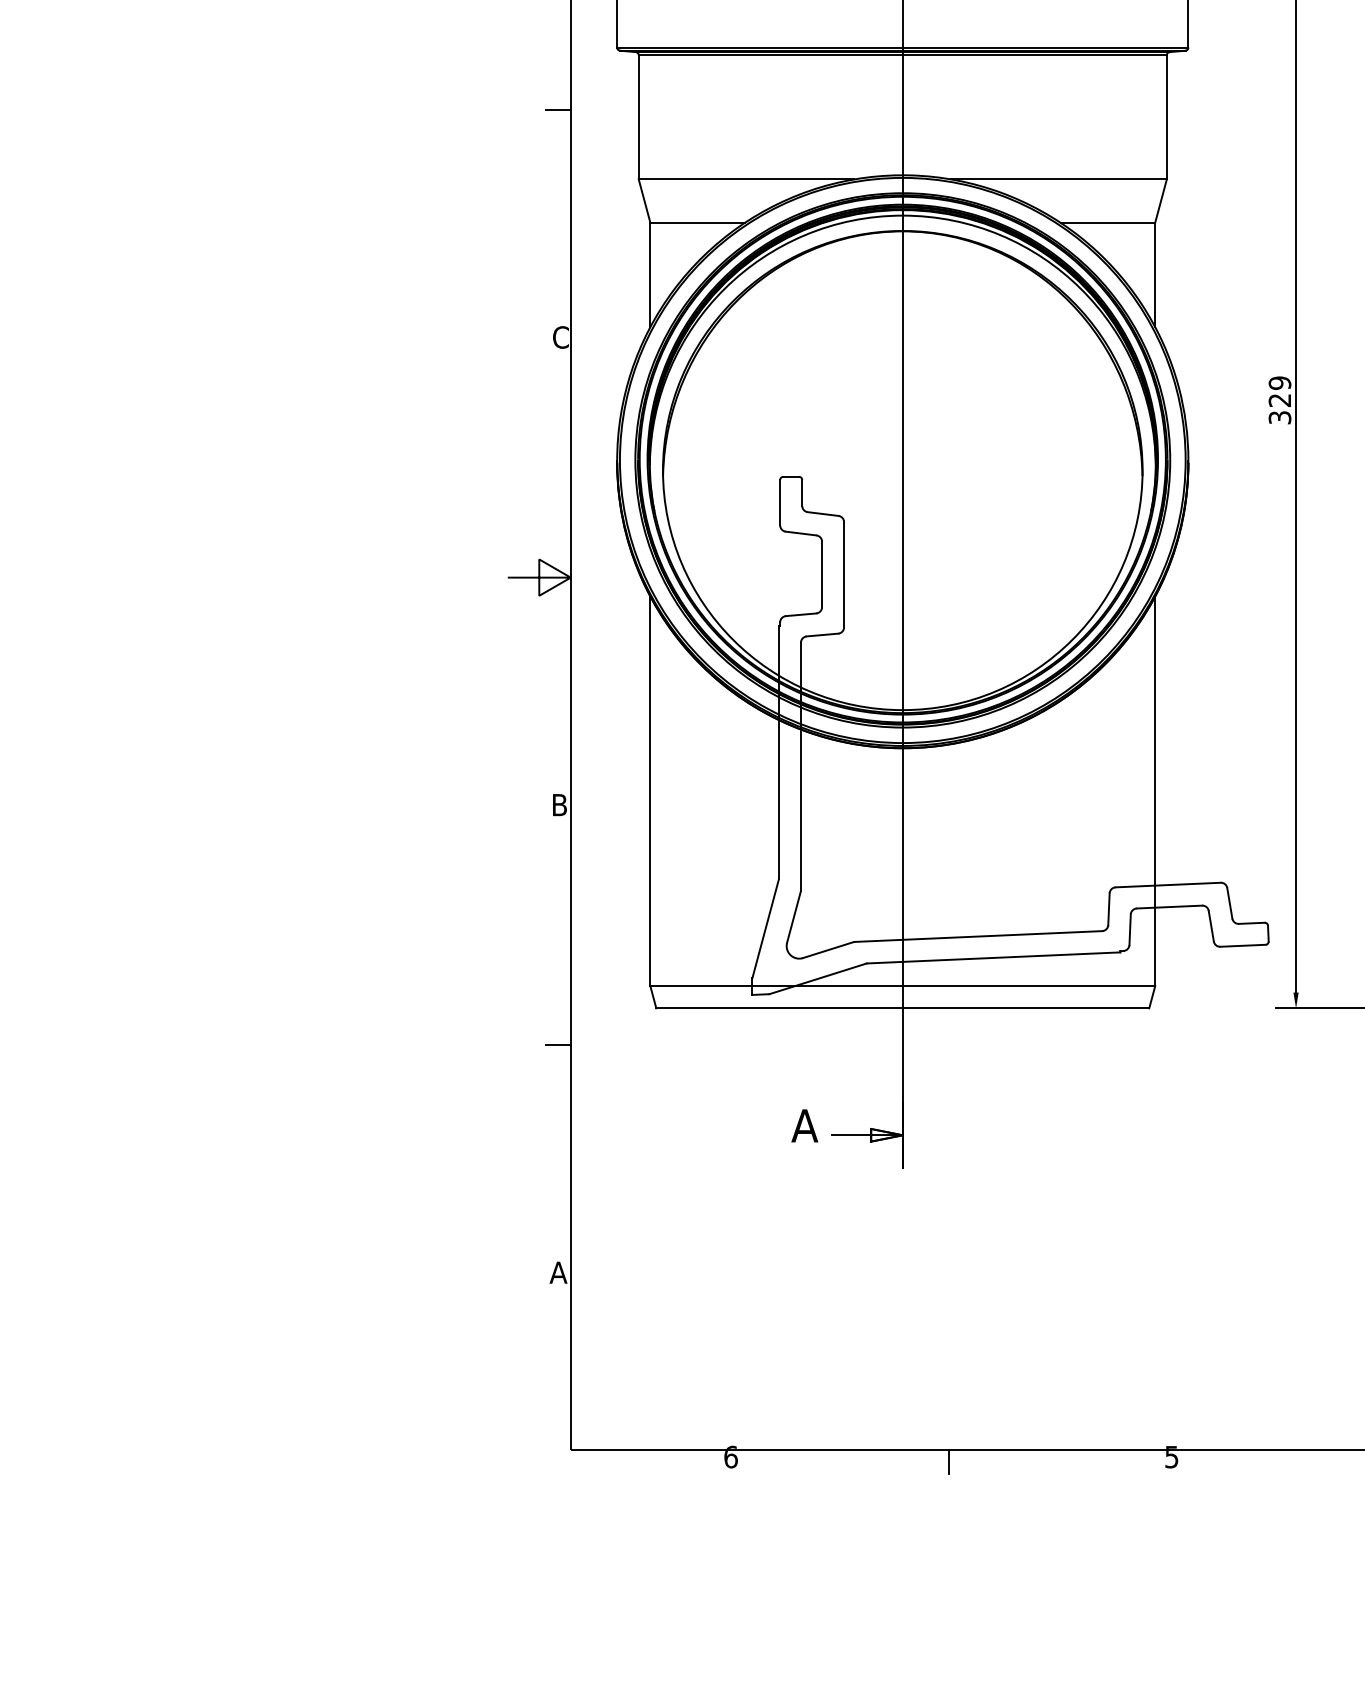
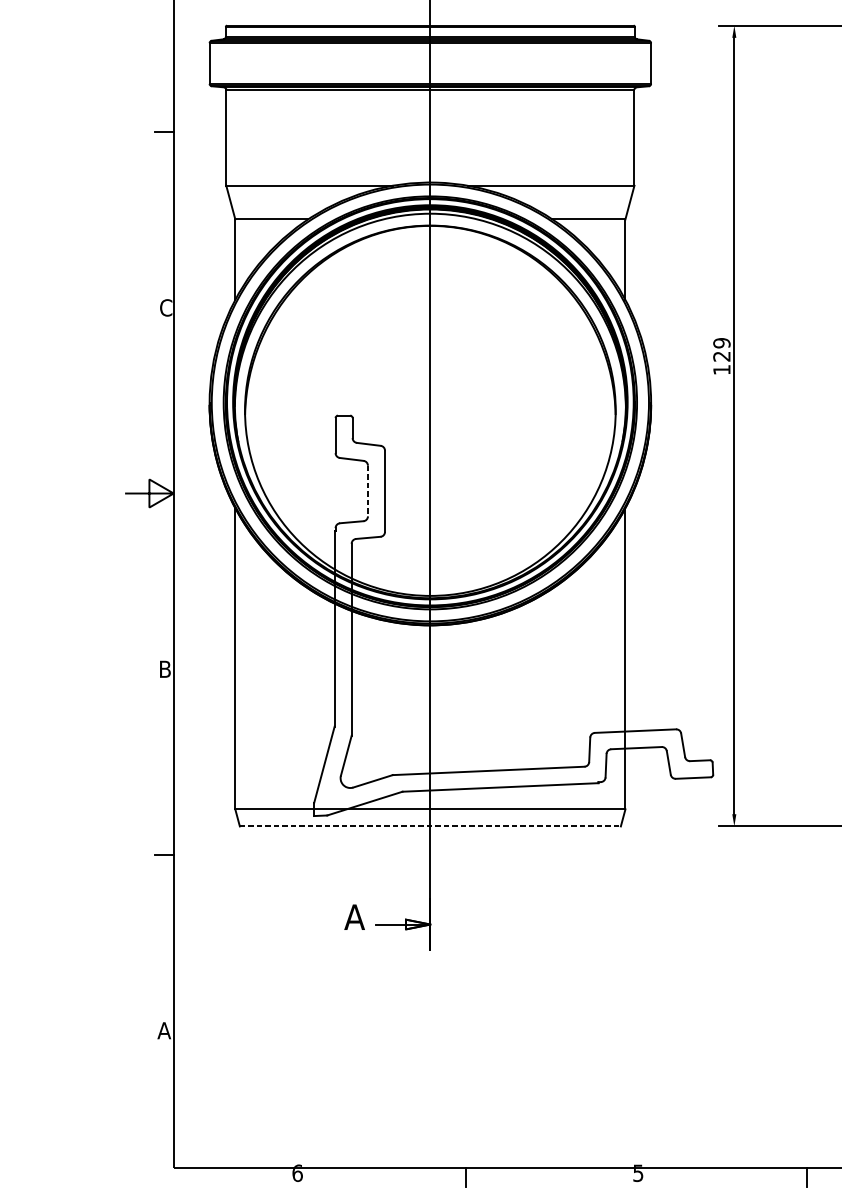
text: (1279, 417) -> (721, 369), 329 -> 129
line: (822, 574) -> (368, 491), solid -> dashed
line: (903, 1008) -> (430, 826), solid -> dashed

